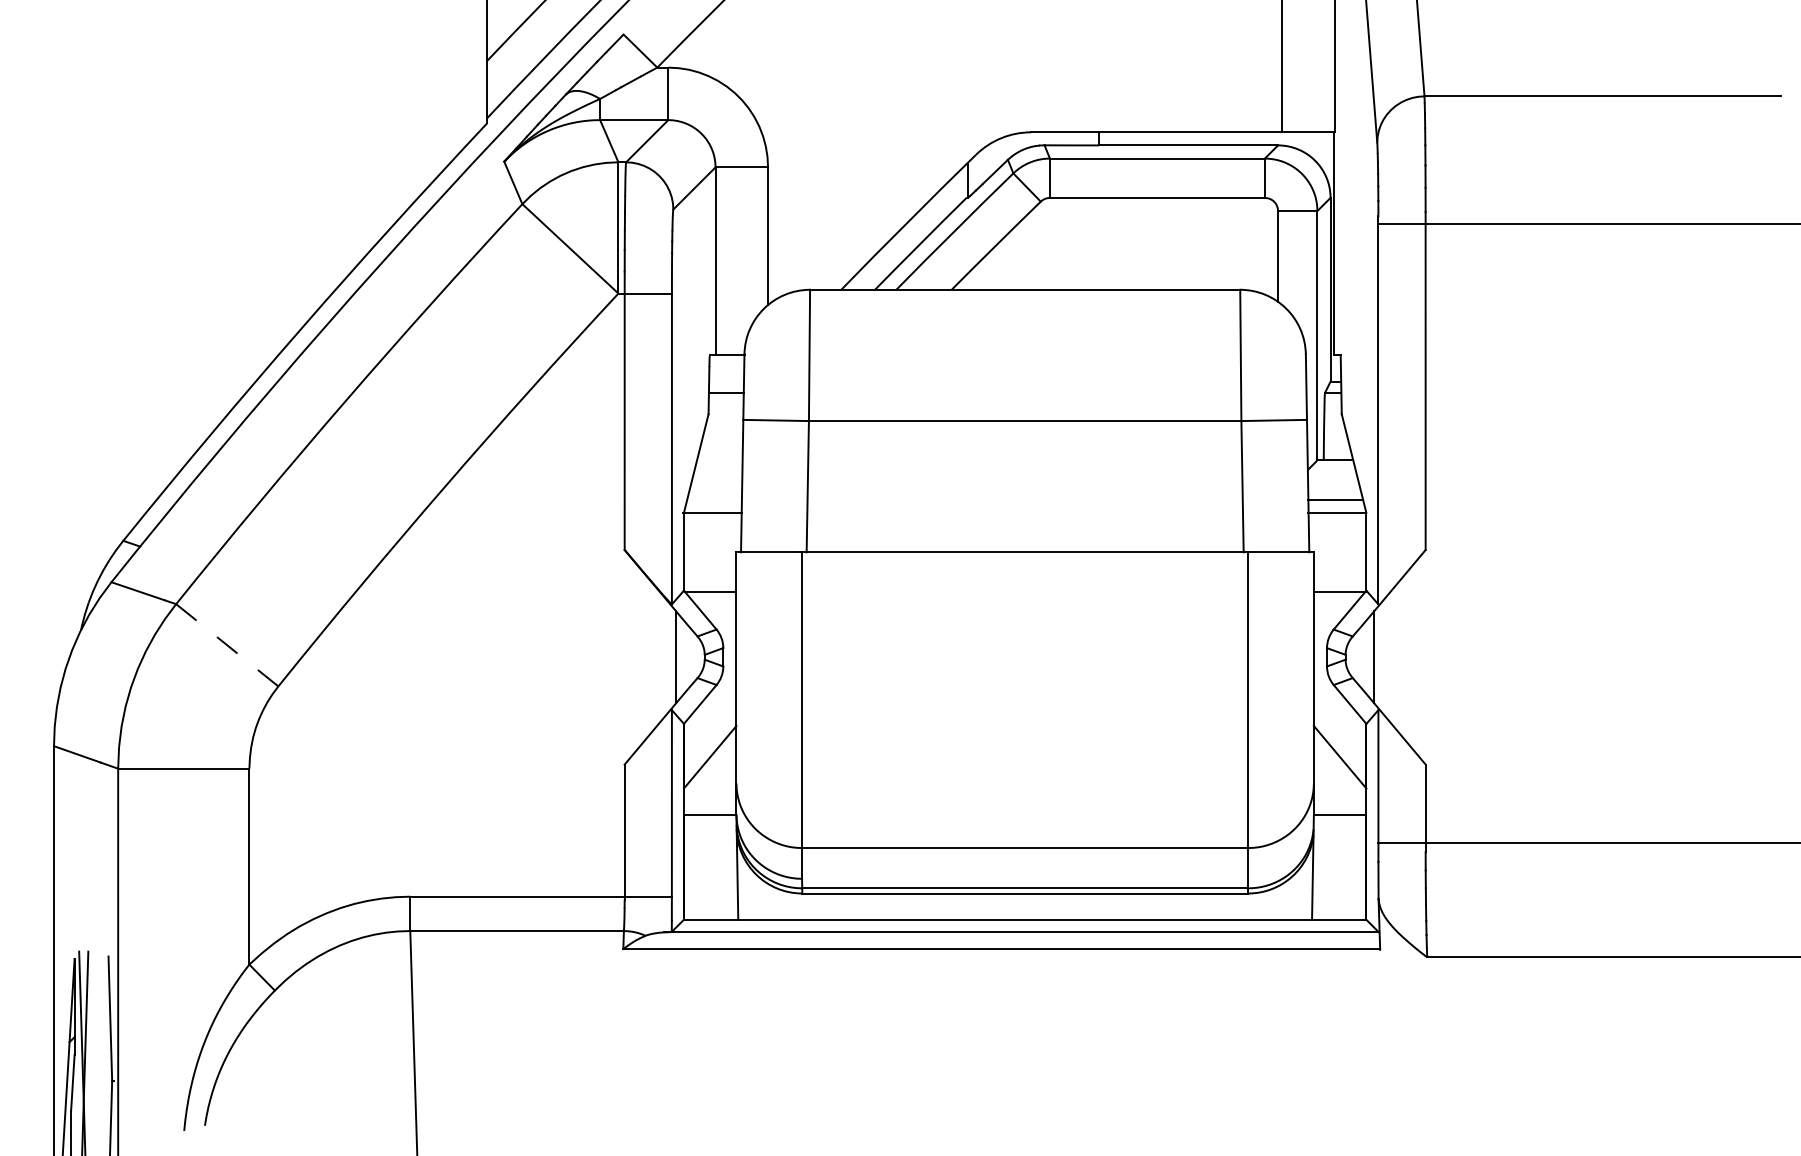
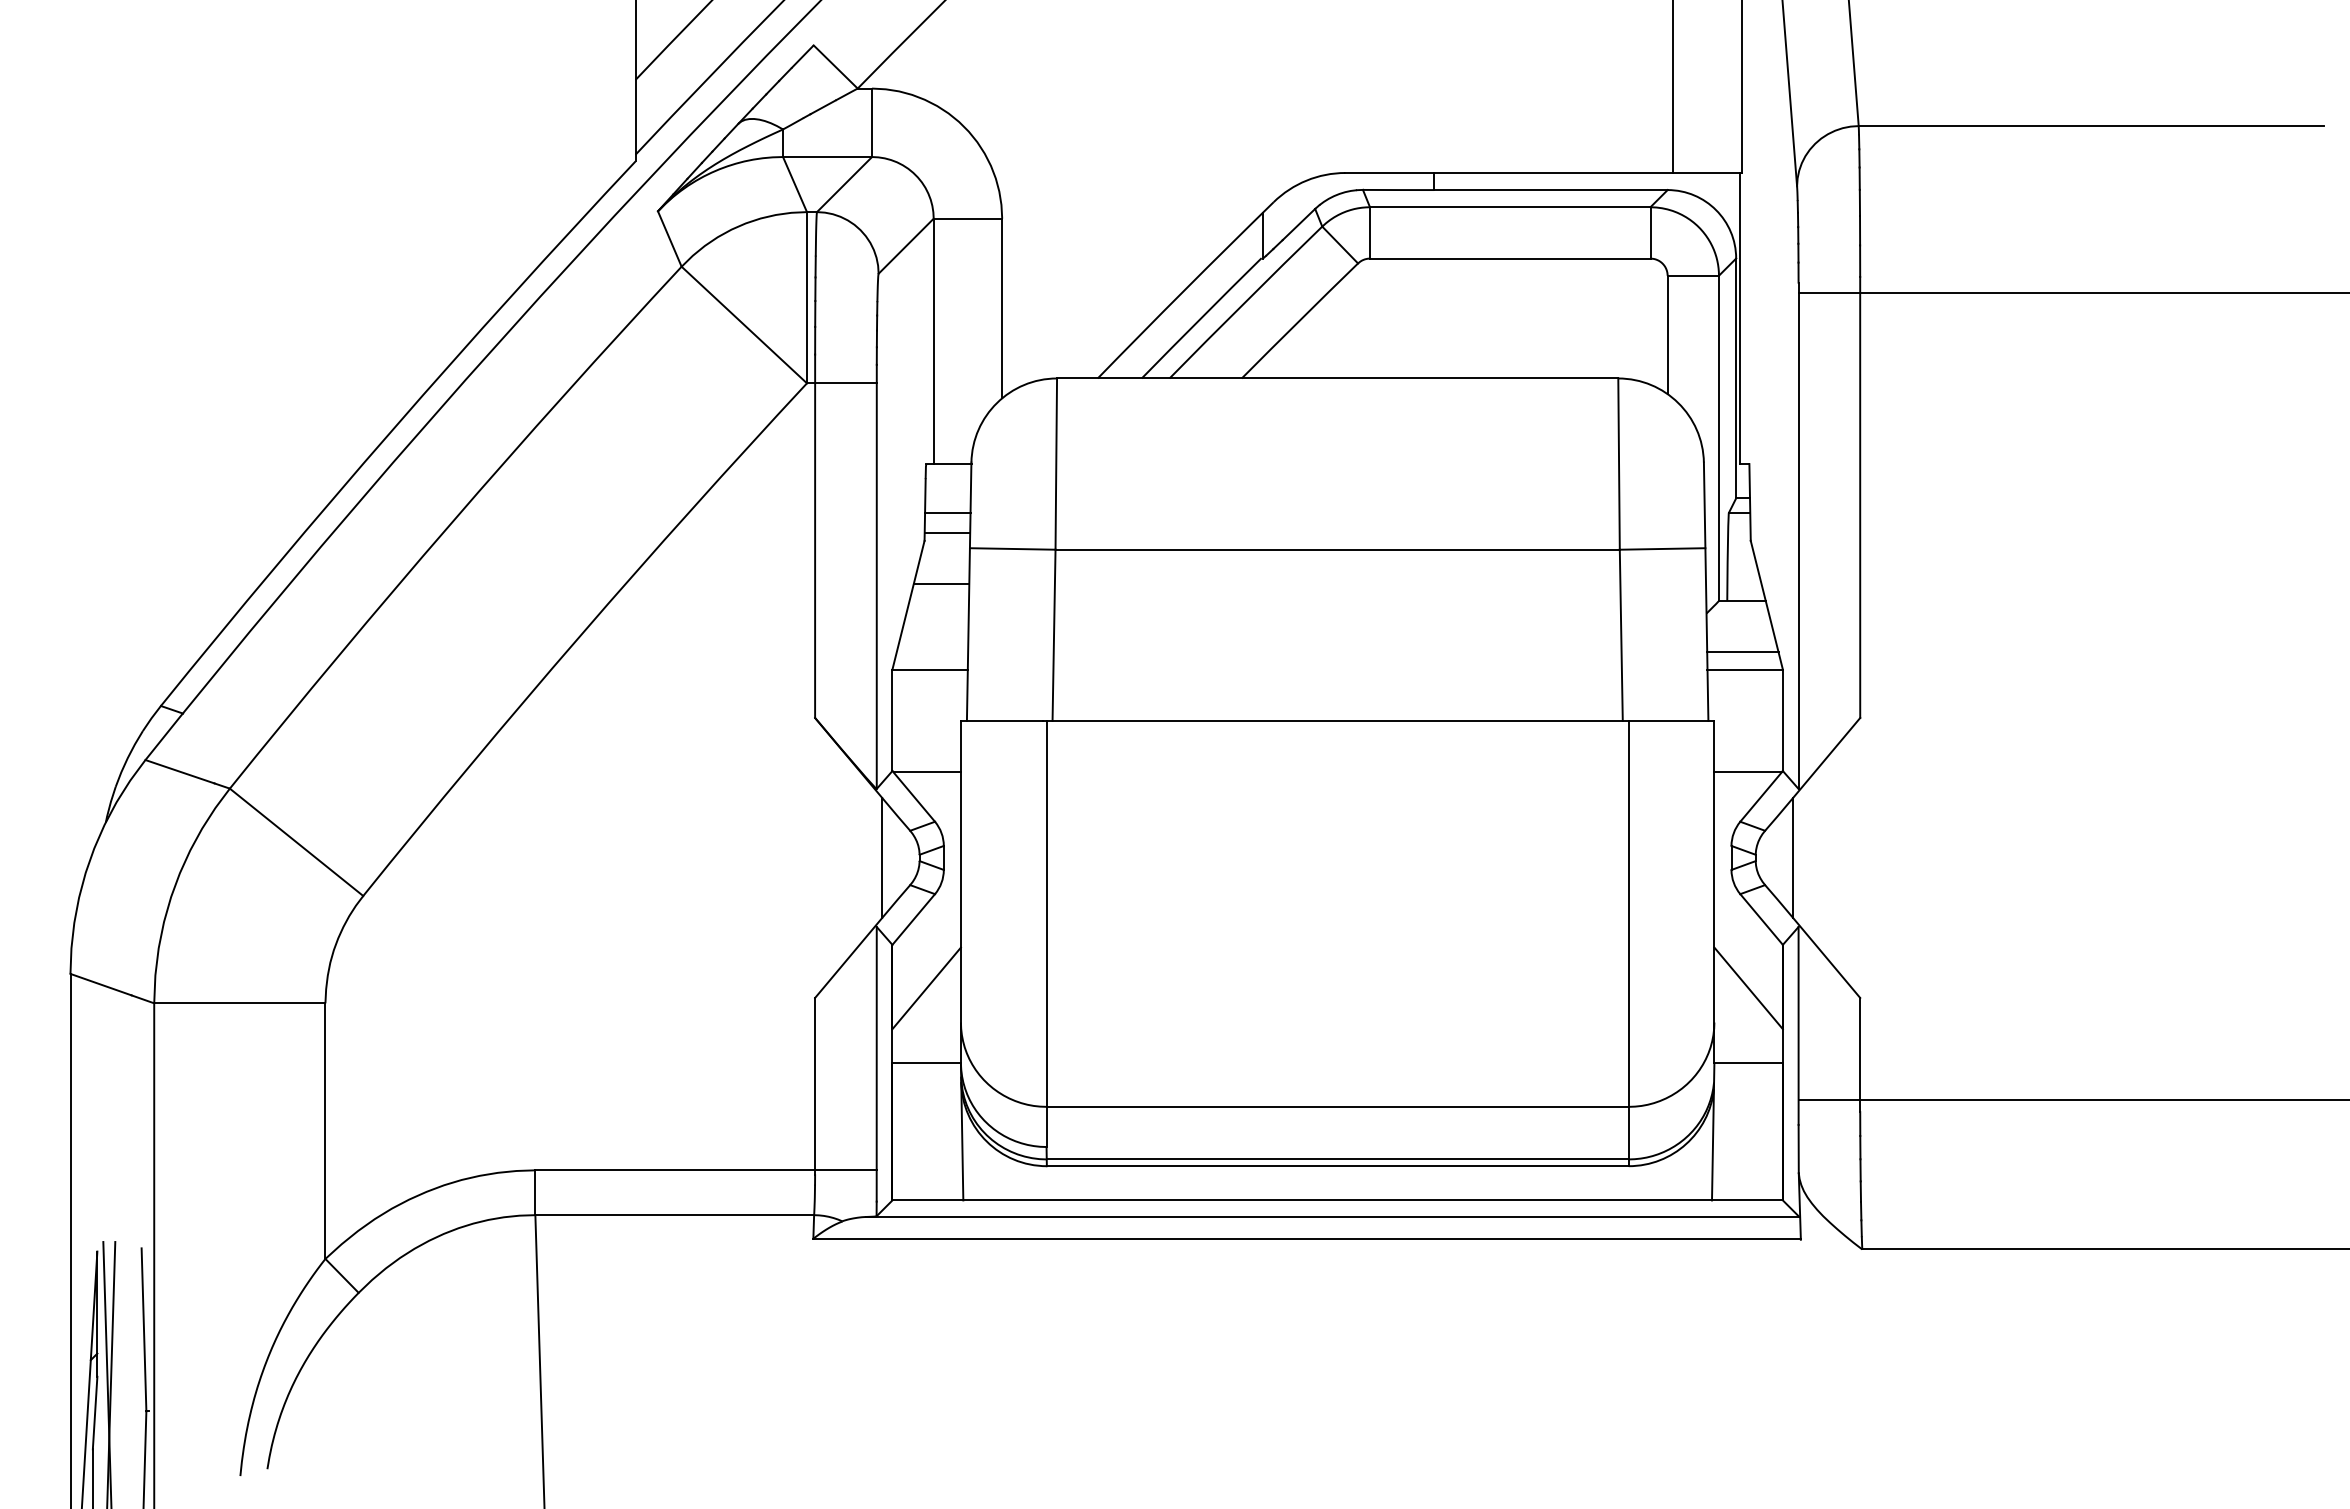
line: (725, 407) -> (946, 532), added
line: (721, 446) -> (941, 583), added
line: (227, 645) -> (296, 842), dashed -> solid

